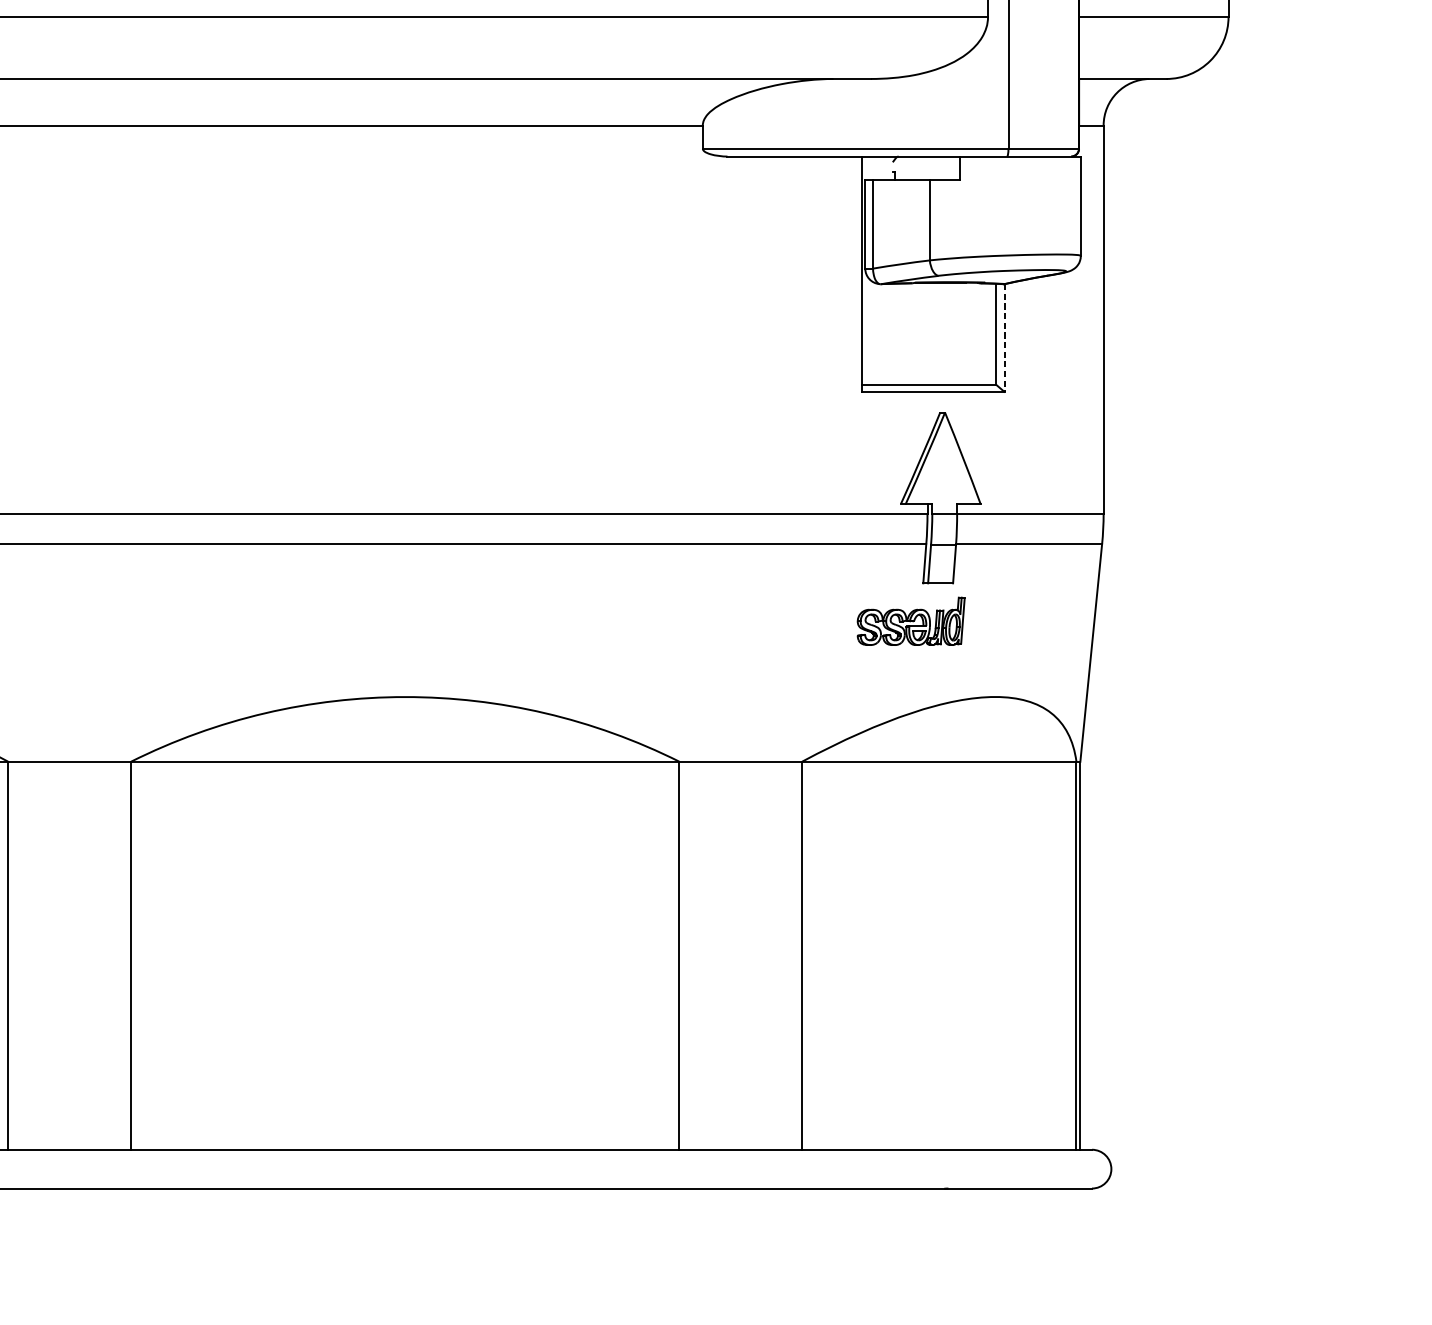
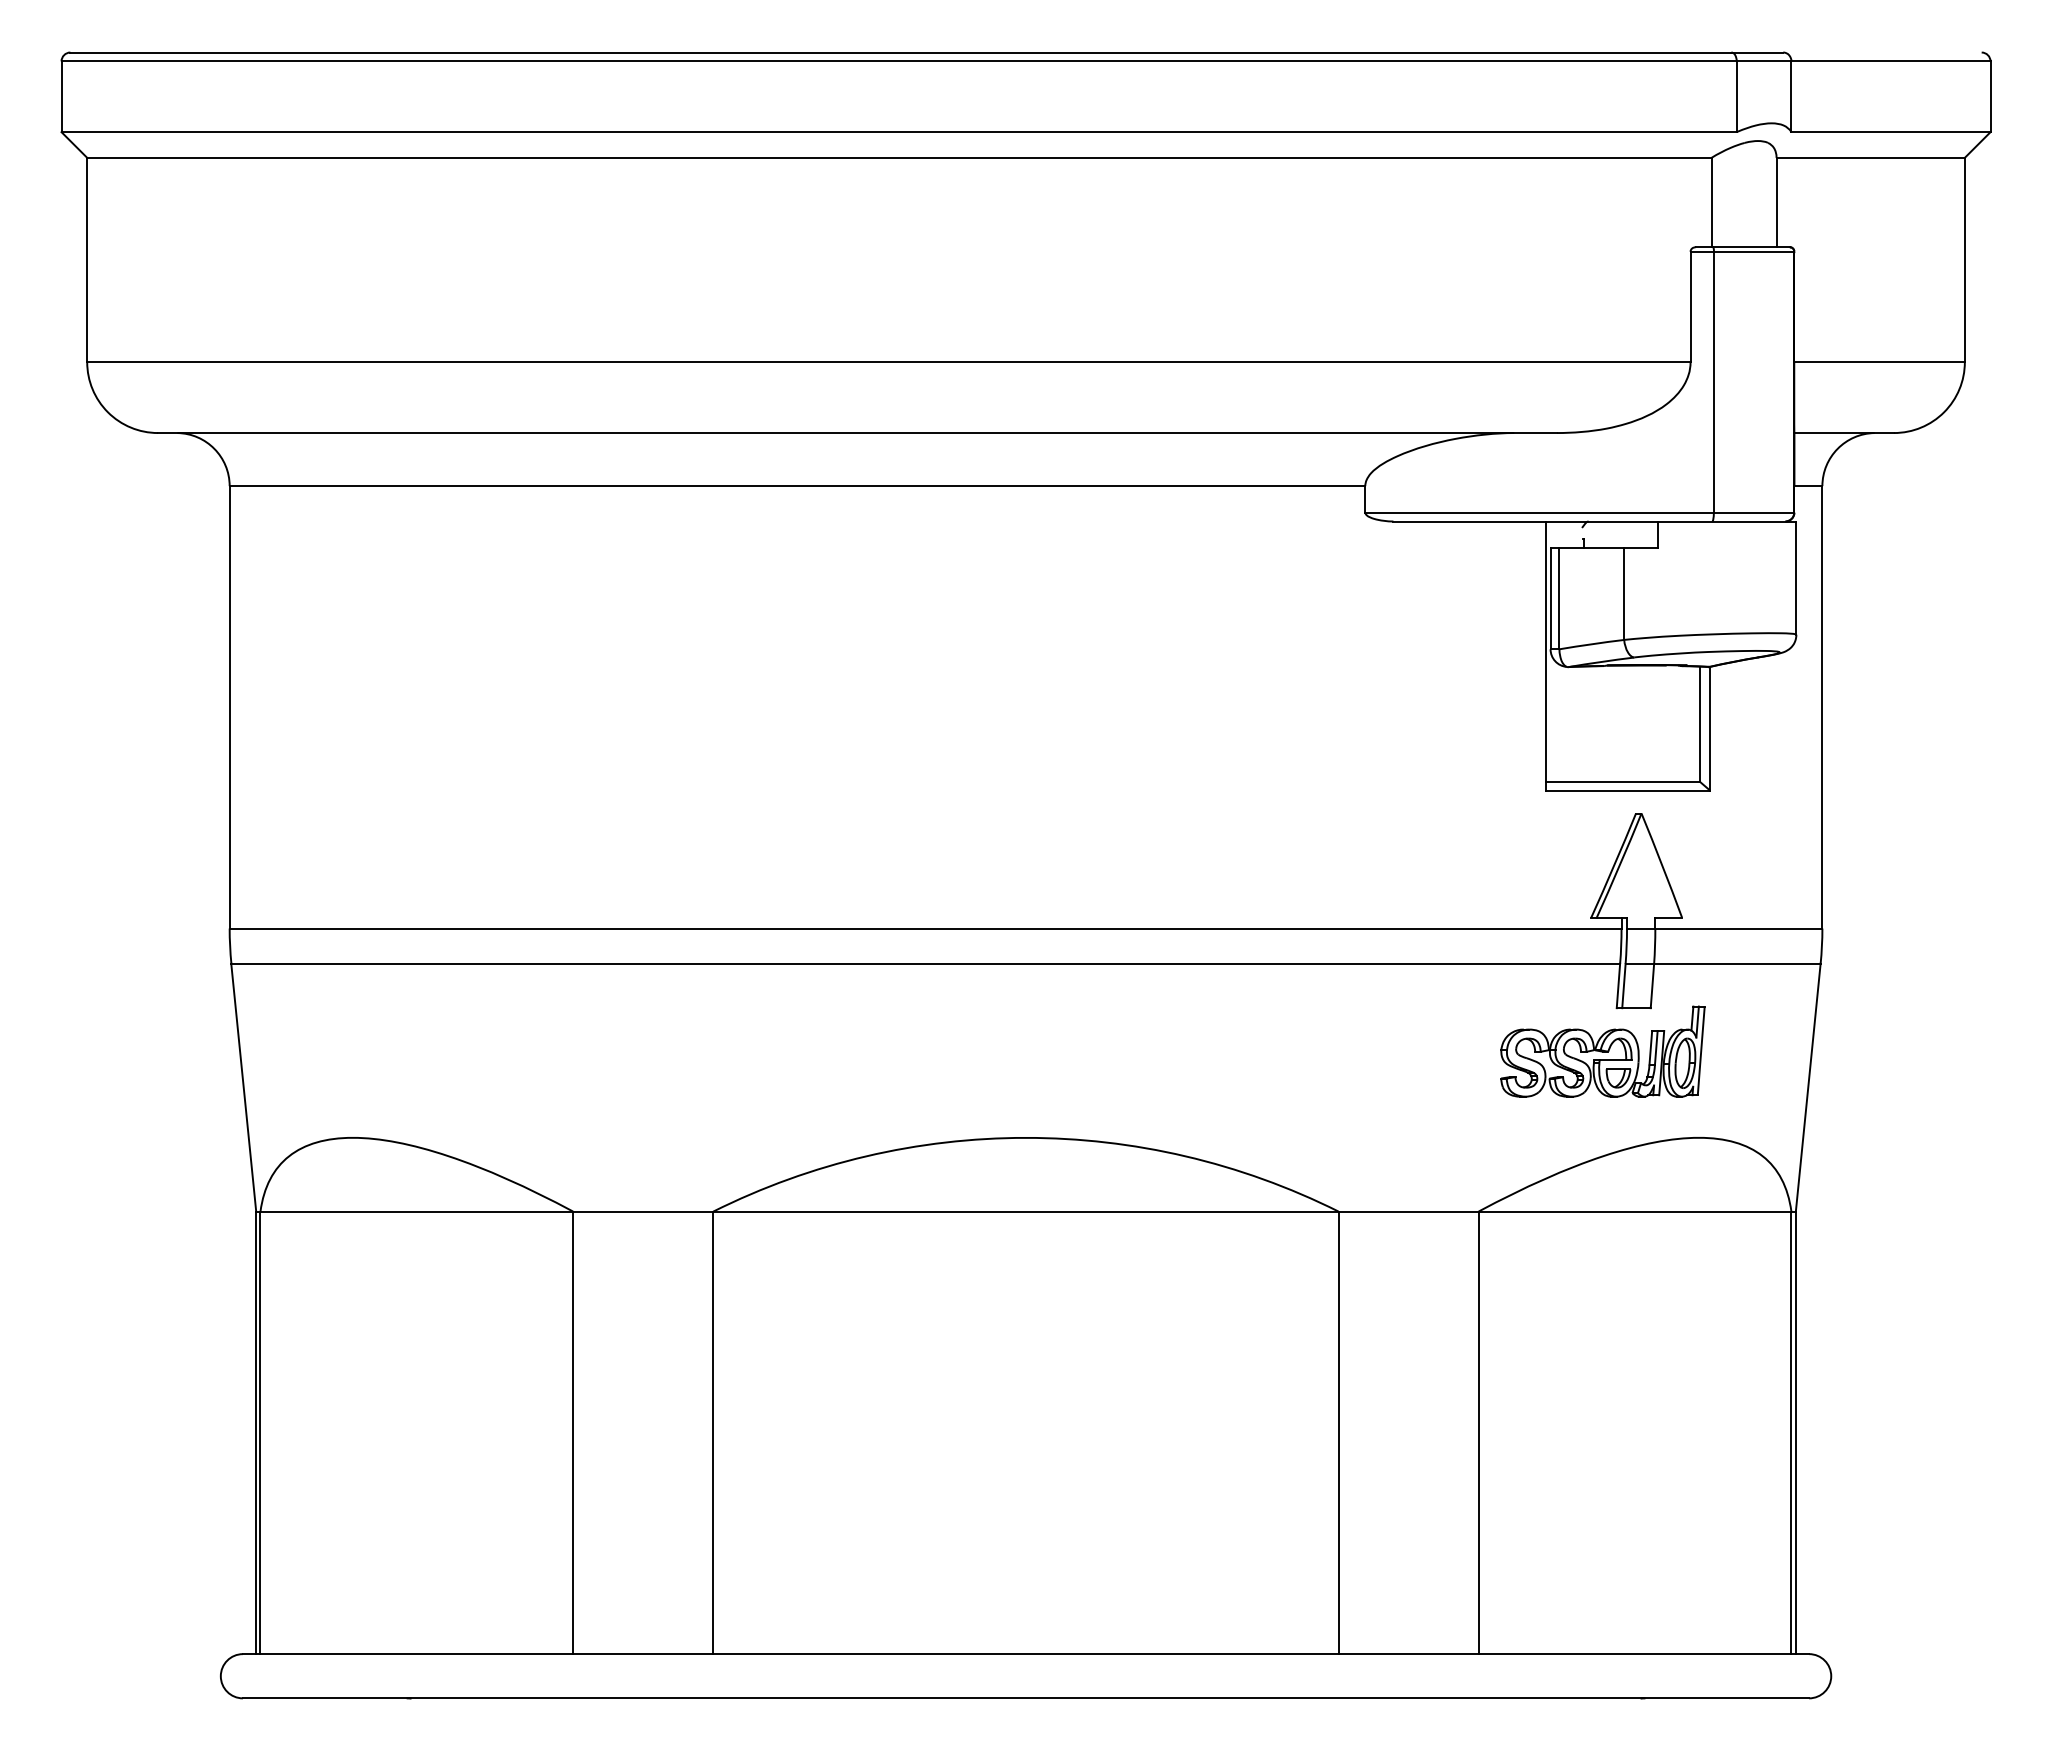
line: (1005, 338) -> (1710, 728), dashed -> solid
part: (910, 621) -> (1602, 1051), size x1.67

